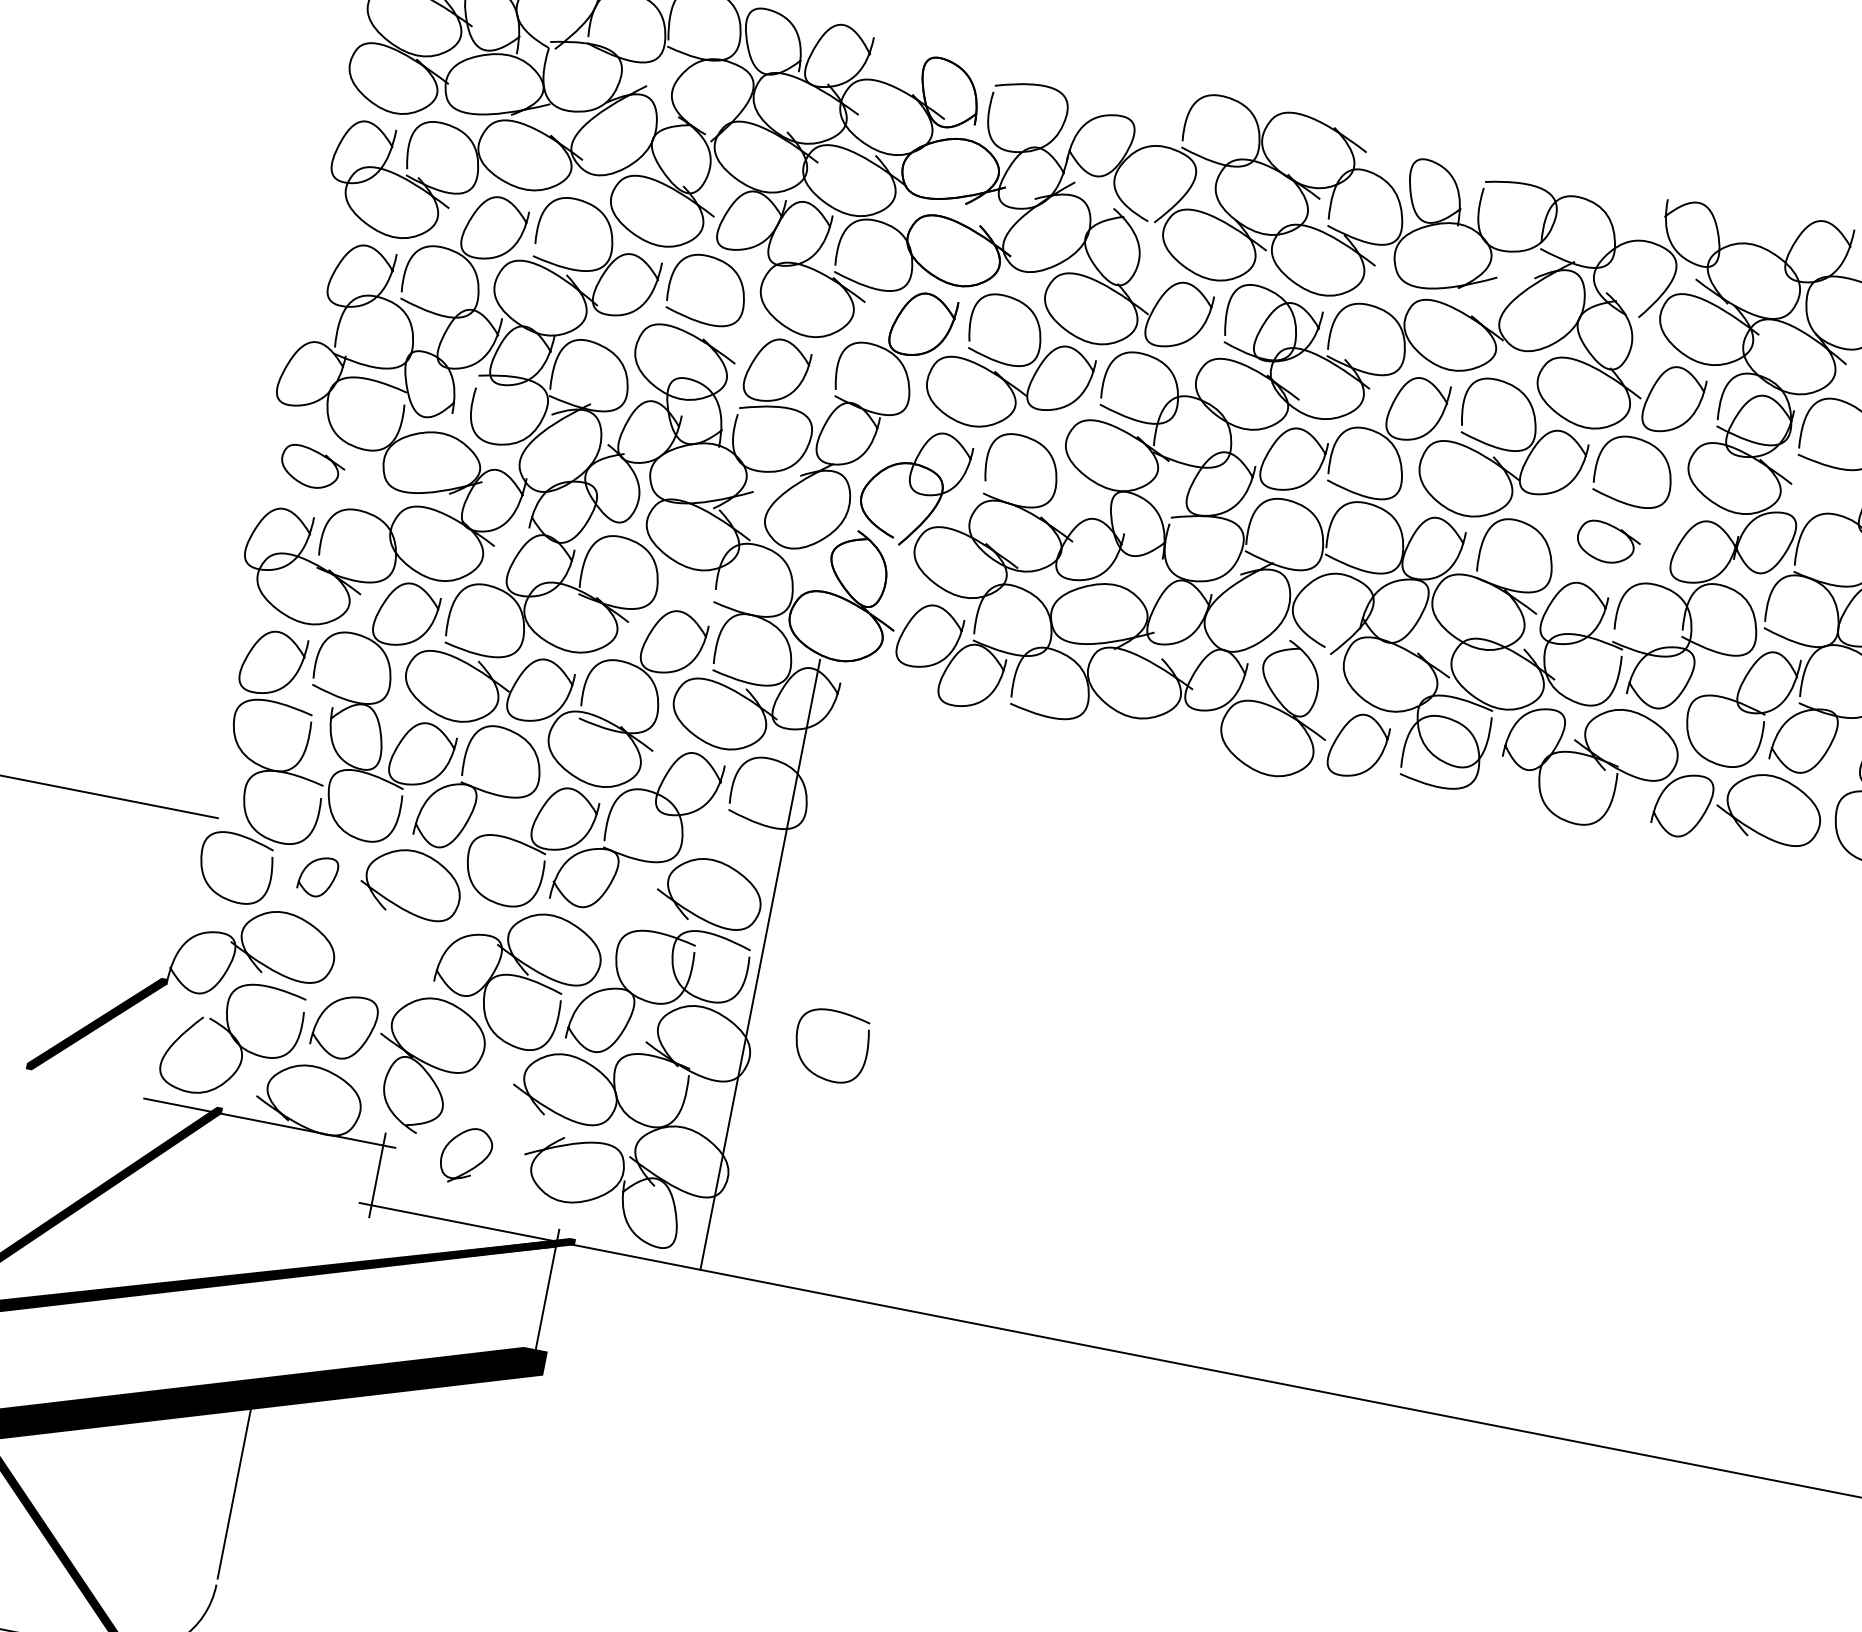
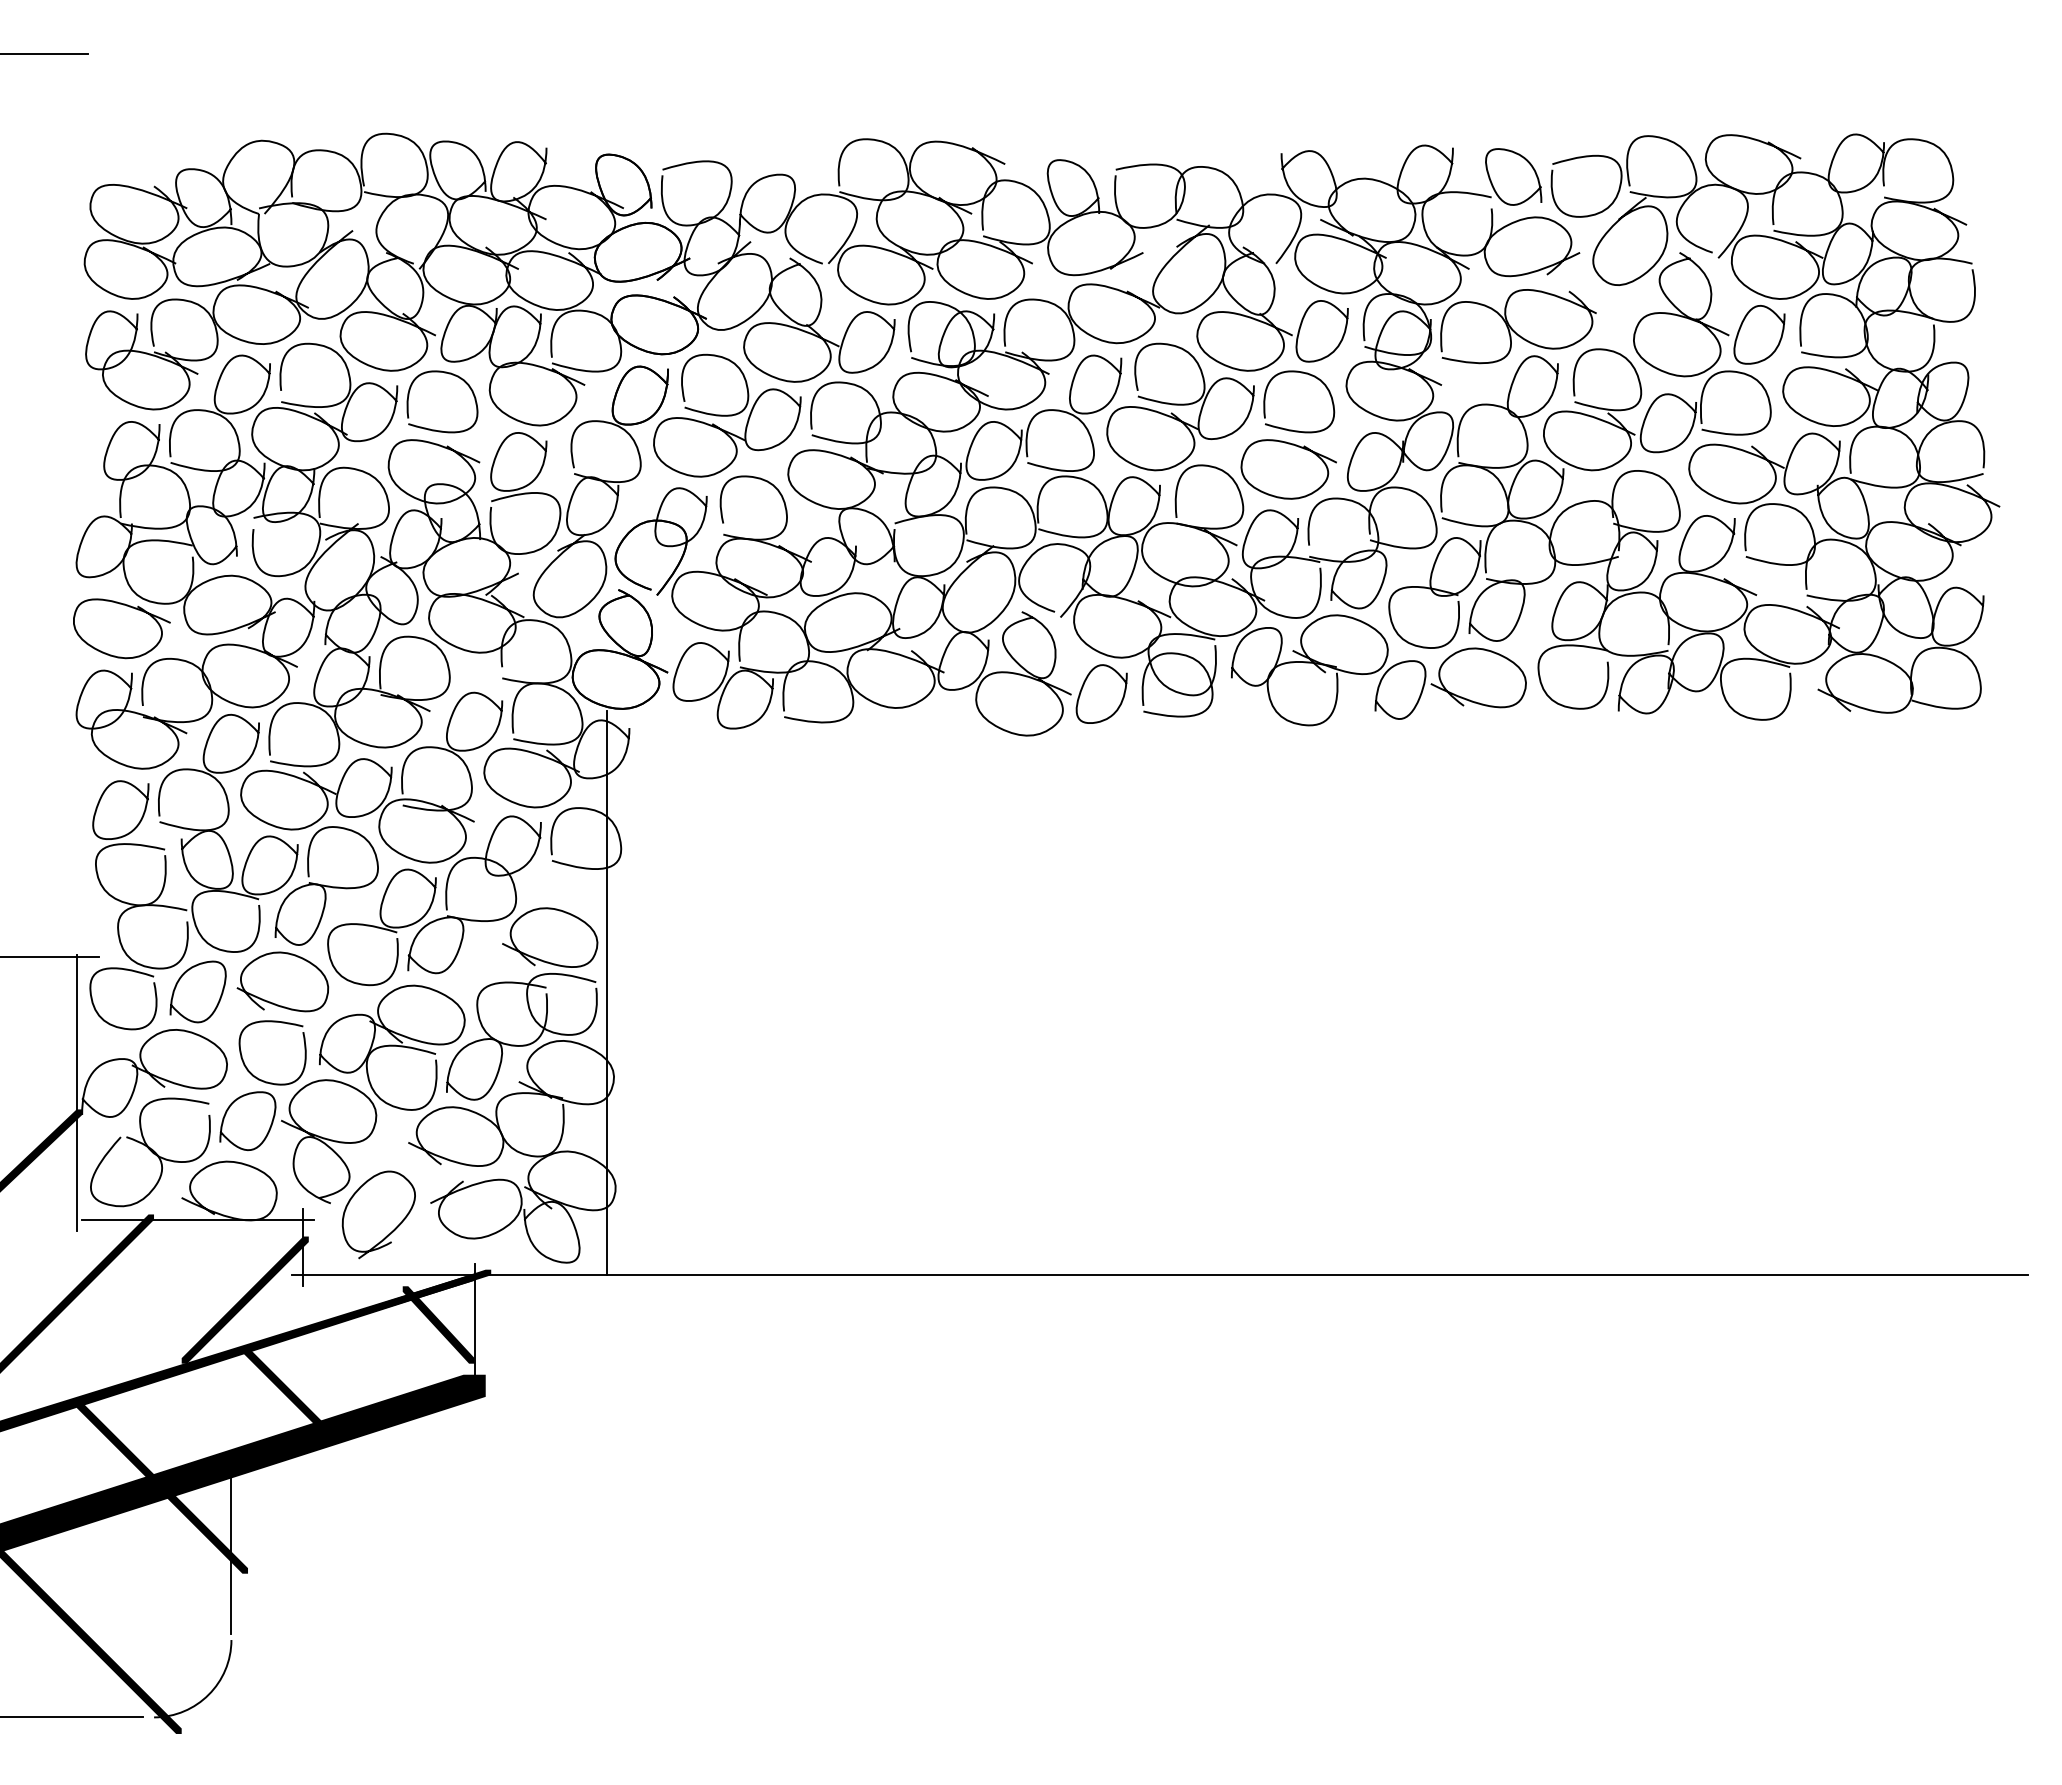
part: (312, 467) -> (121, 628), size x1.67
part: (1608, 542) -> (1288, 469), size x1.67
part: (317, 875) -> (197, 991), size x1.67
line: (165, 959) -> (76, 1092), added
part: (808, 1067) -> (256, 1076), moved
part: (465, 1155) -> (378, 1214), size x1.67
fill: (302, 1219) -> (244, 1299), added
fill: (507, 1287) -> (438, 1324), added
fill: (328, 1327) -> (286, 1391), added
fill: (174, 1405) -> (162, 1487), added

